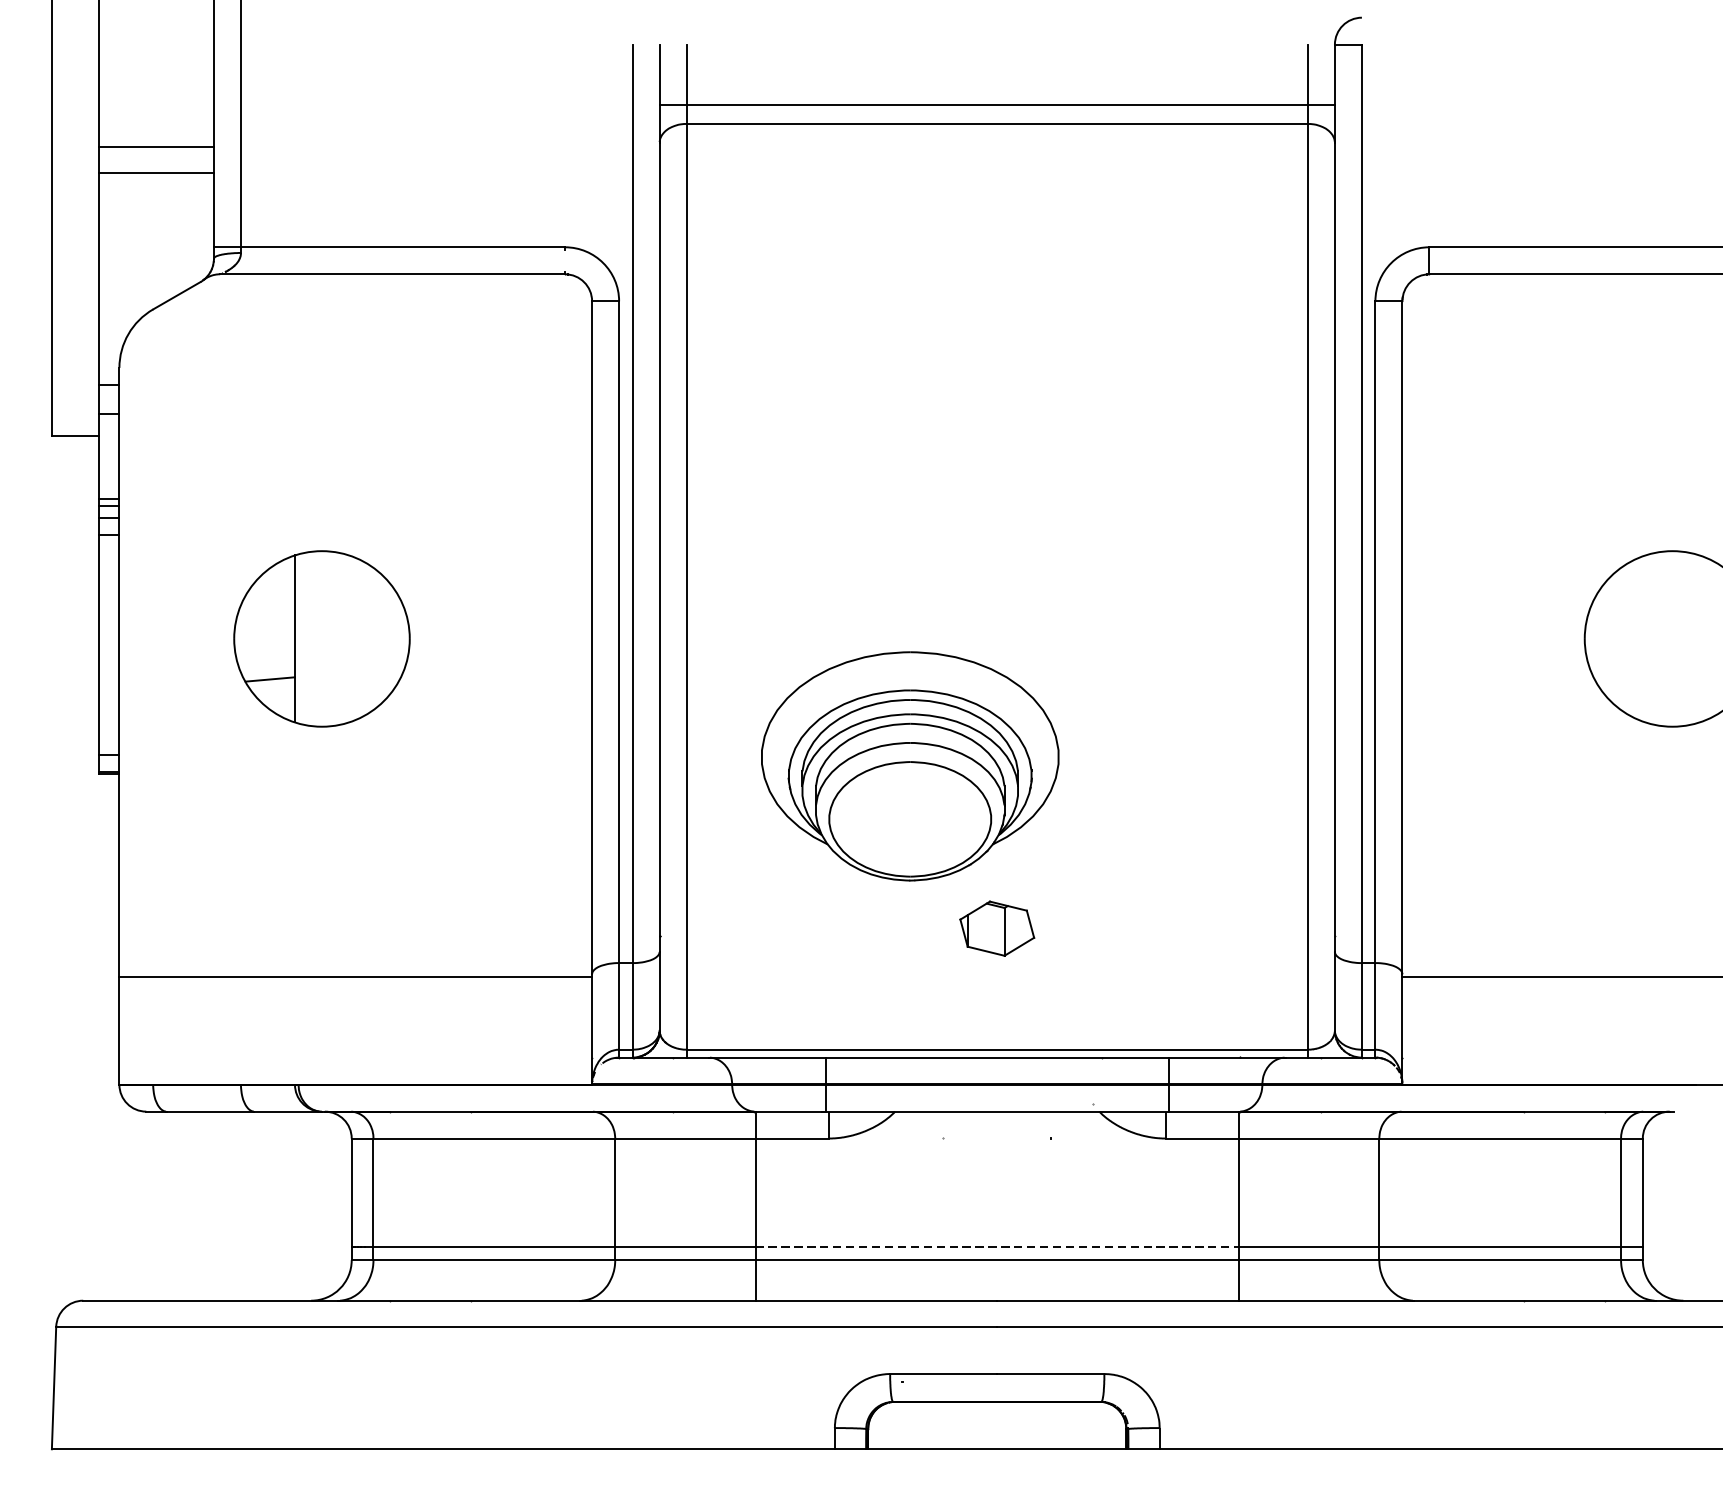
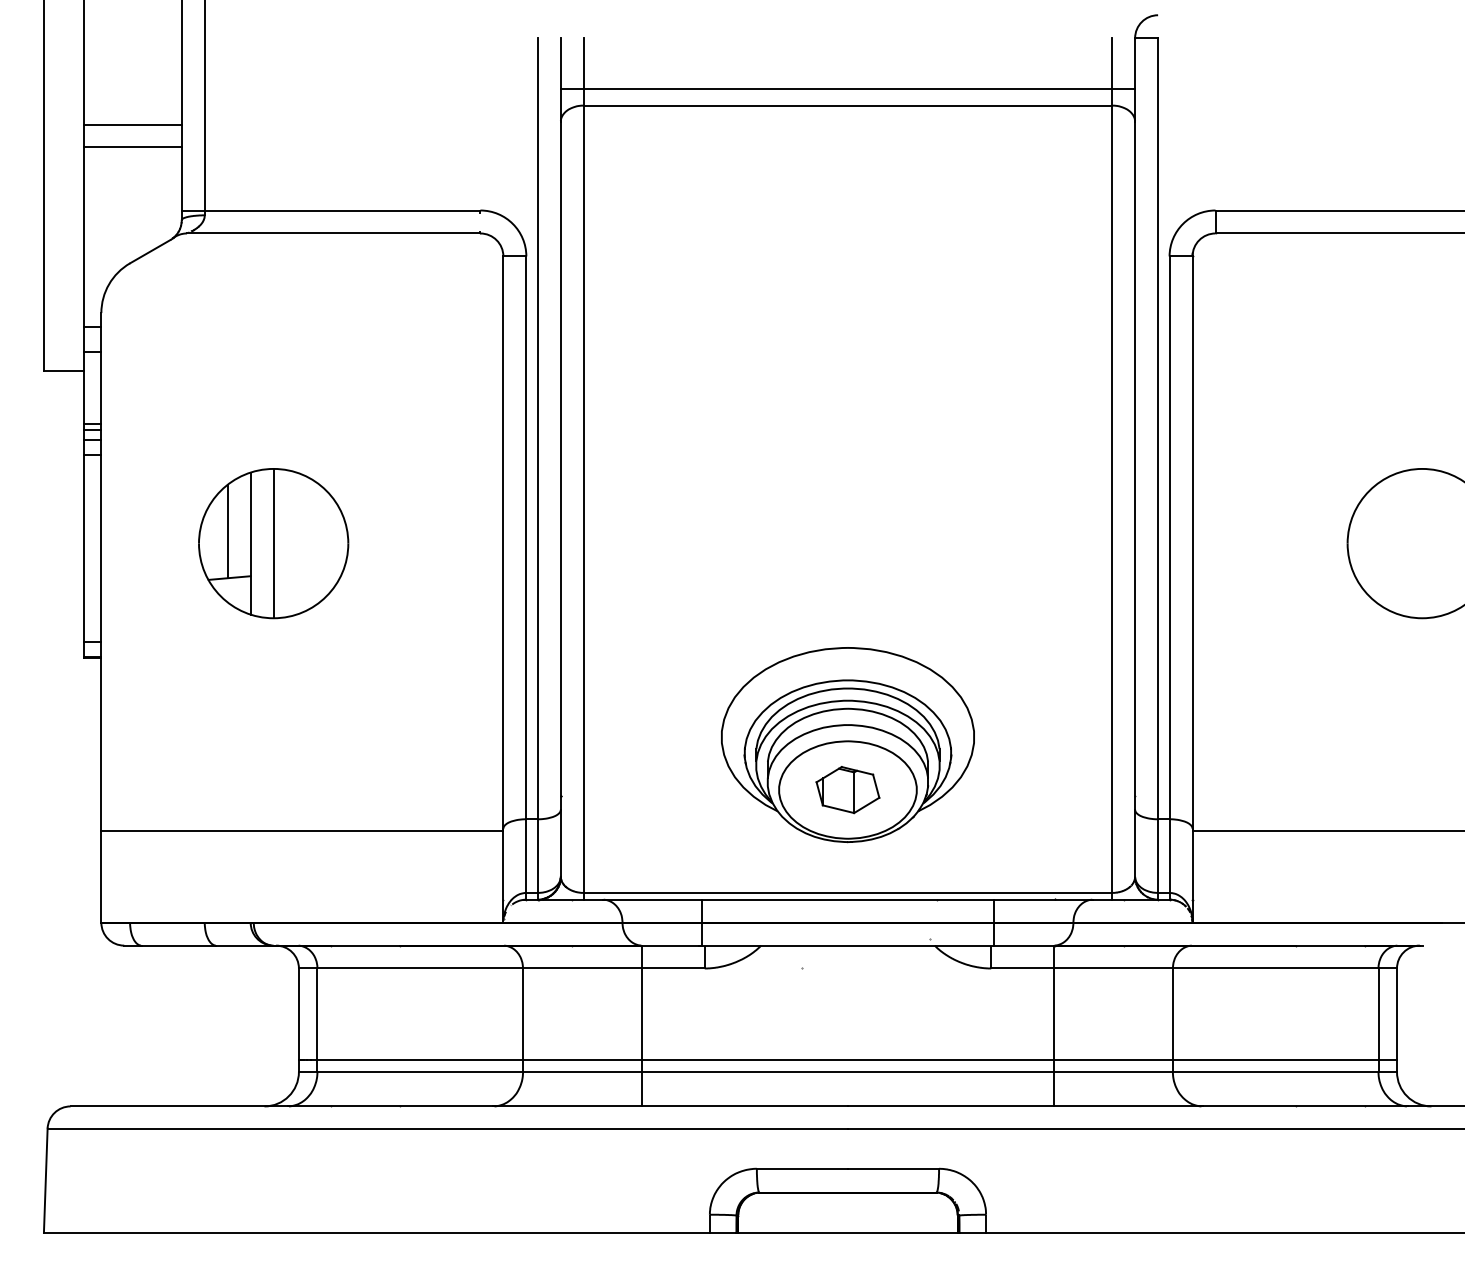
line: (267, 624) -> (227, 531), added
line: (321, 638) -> (273, 543), added
part: (909, 766) -> (847, 745), moved
line: (996, 1246) -> (847, 1060), dashed -> solid

